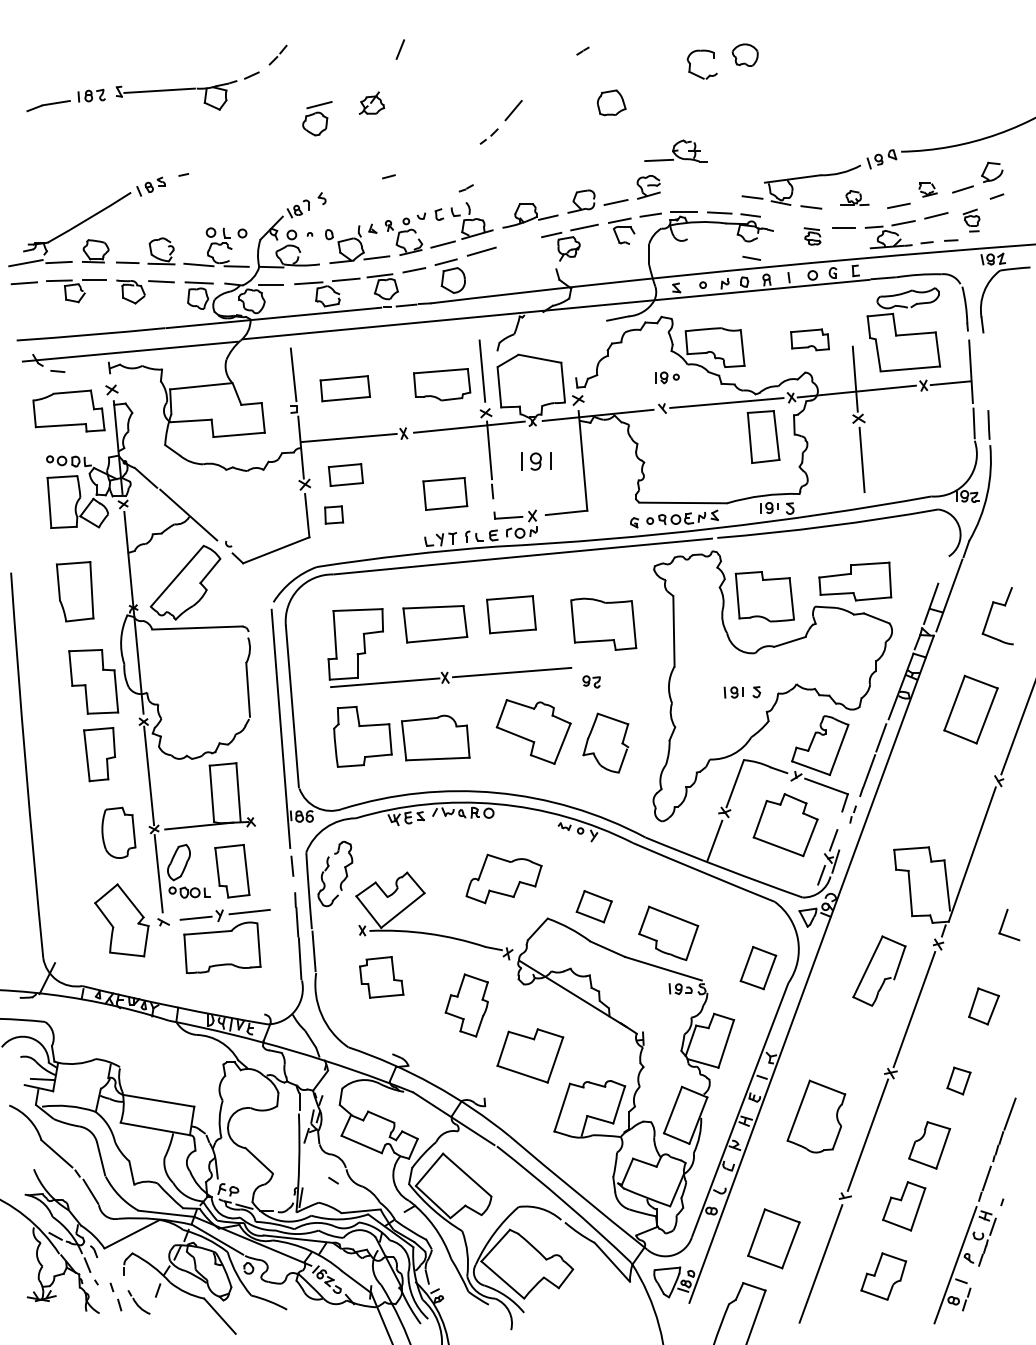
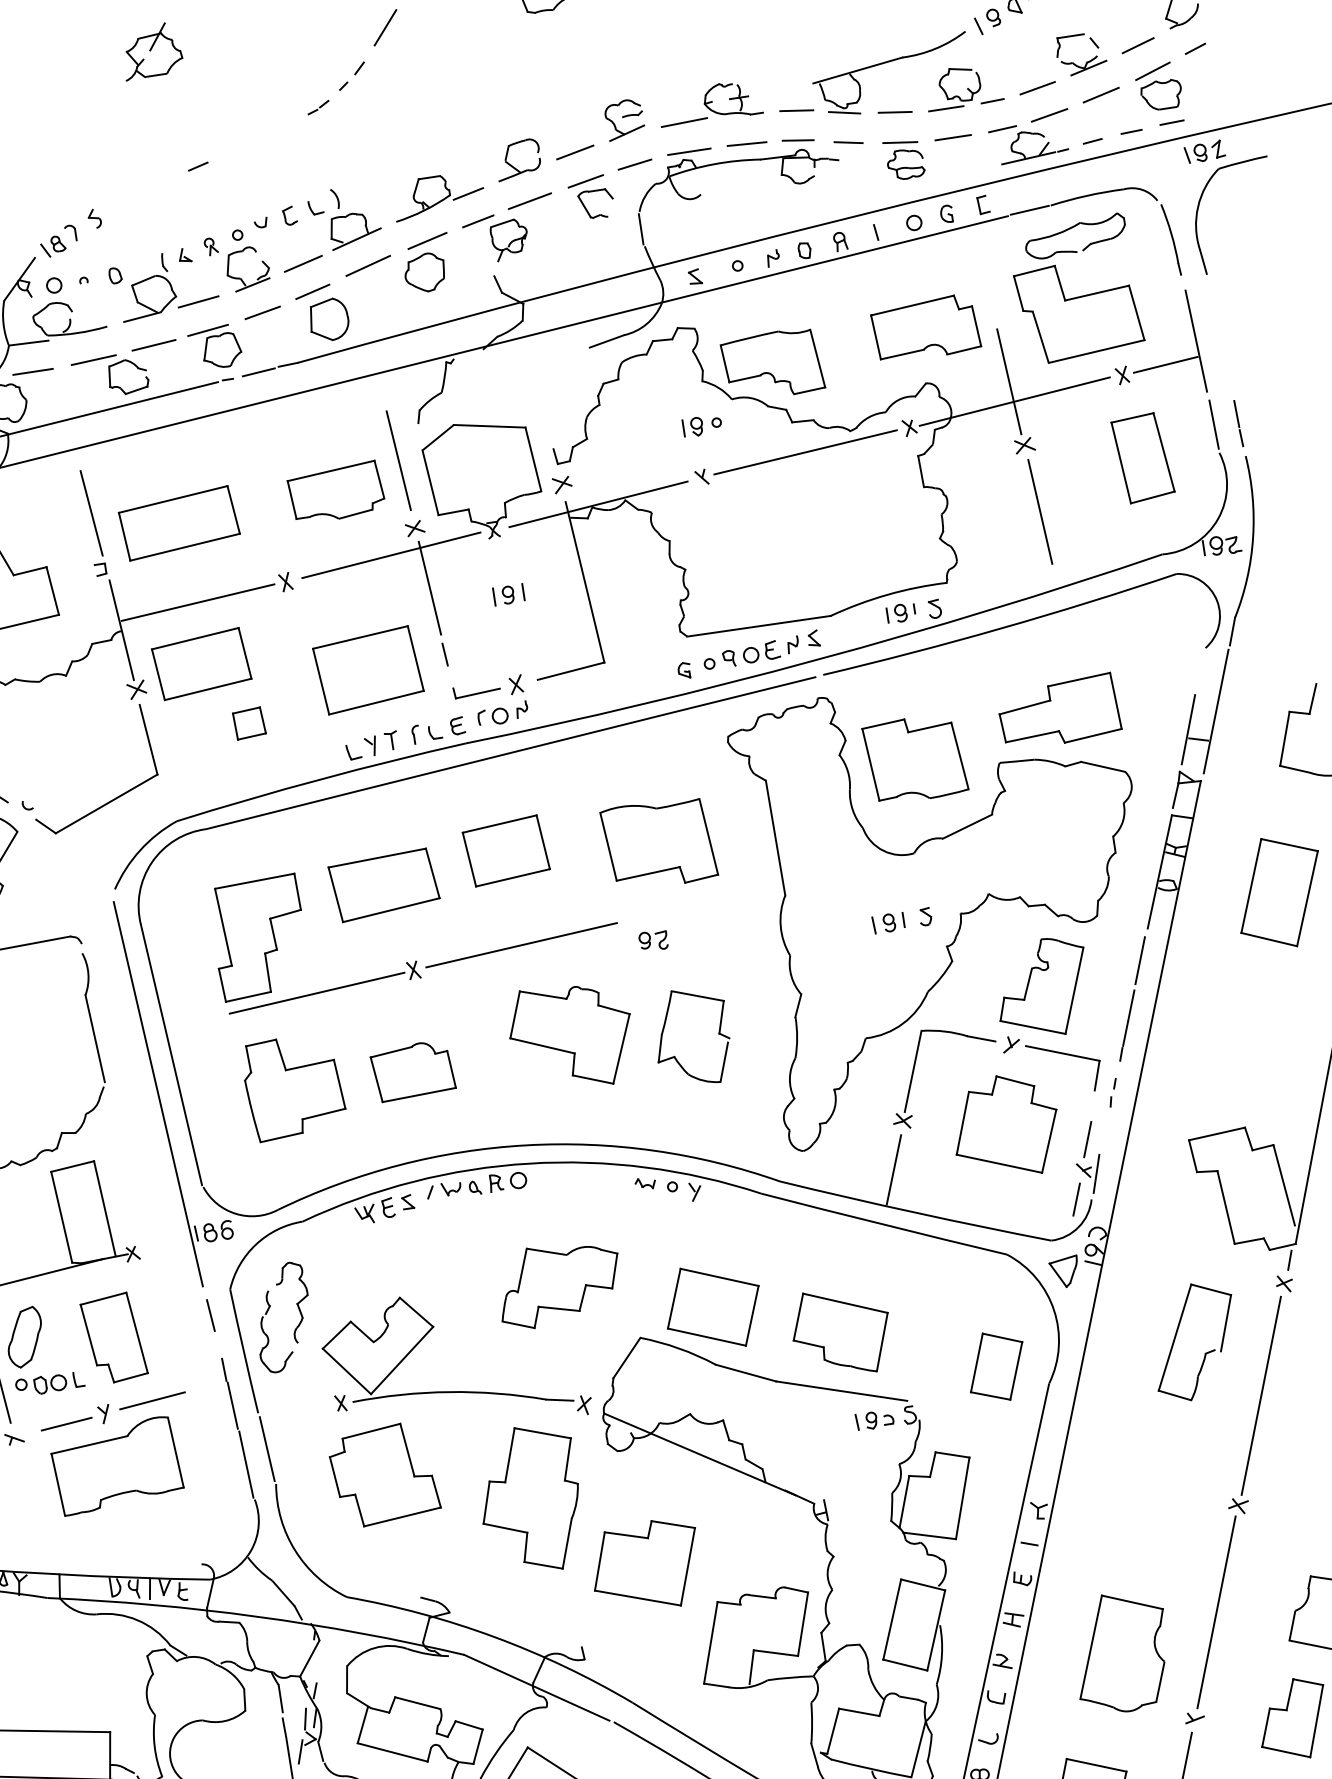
part: (371, 102) -> (151, 49), size x1.43
part: (317, 118) -> (427, 263), moved
part: (675, 150) -> (708, 102), moved
line: (465, 188) -> (317, 108), moved
part: (927, 189) -> (1080, 54), size x1.67
part: (854, 197) -> (963, 85), size x1.67
part: (971, 220) -> (1159, 94), size x1.67
part: (812, 236) -> (904, 159), size x1.43
line: (751, 257) -> (848, 141), moved
part: (809, 339) -> (924, 328), size x1.67
part: (345, 388) -> (179, 522), size x1.43
part: (763, 436) -> (1142, 457), moved
part: (535, 461) -> (507, 595), size x0.62
part: (345, 474) -> (200, 663), size x1.67
part: (445, 493) -> (368, 669), size x1.43
part: (334, 514) -> (249, 722), moved
part: (435, 737) -> (412, 1070), size x0.71
part: (594, 906) -> (713, 1306), size x1.67
part: (381, 977) -> (383, 1475), size x1.43
part: (466, 1005) -> (529, 1499), size x1.43
part: (816, 1116) -> (1121, 1652), moved

